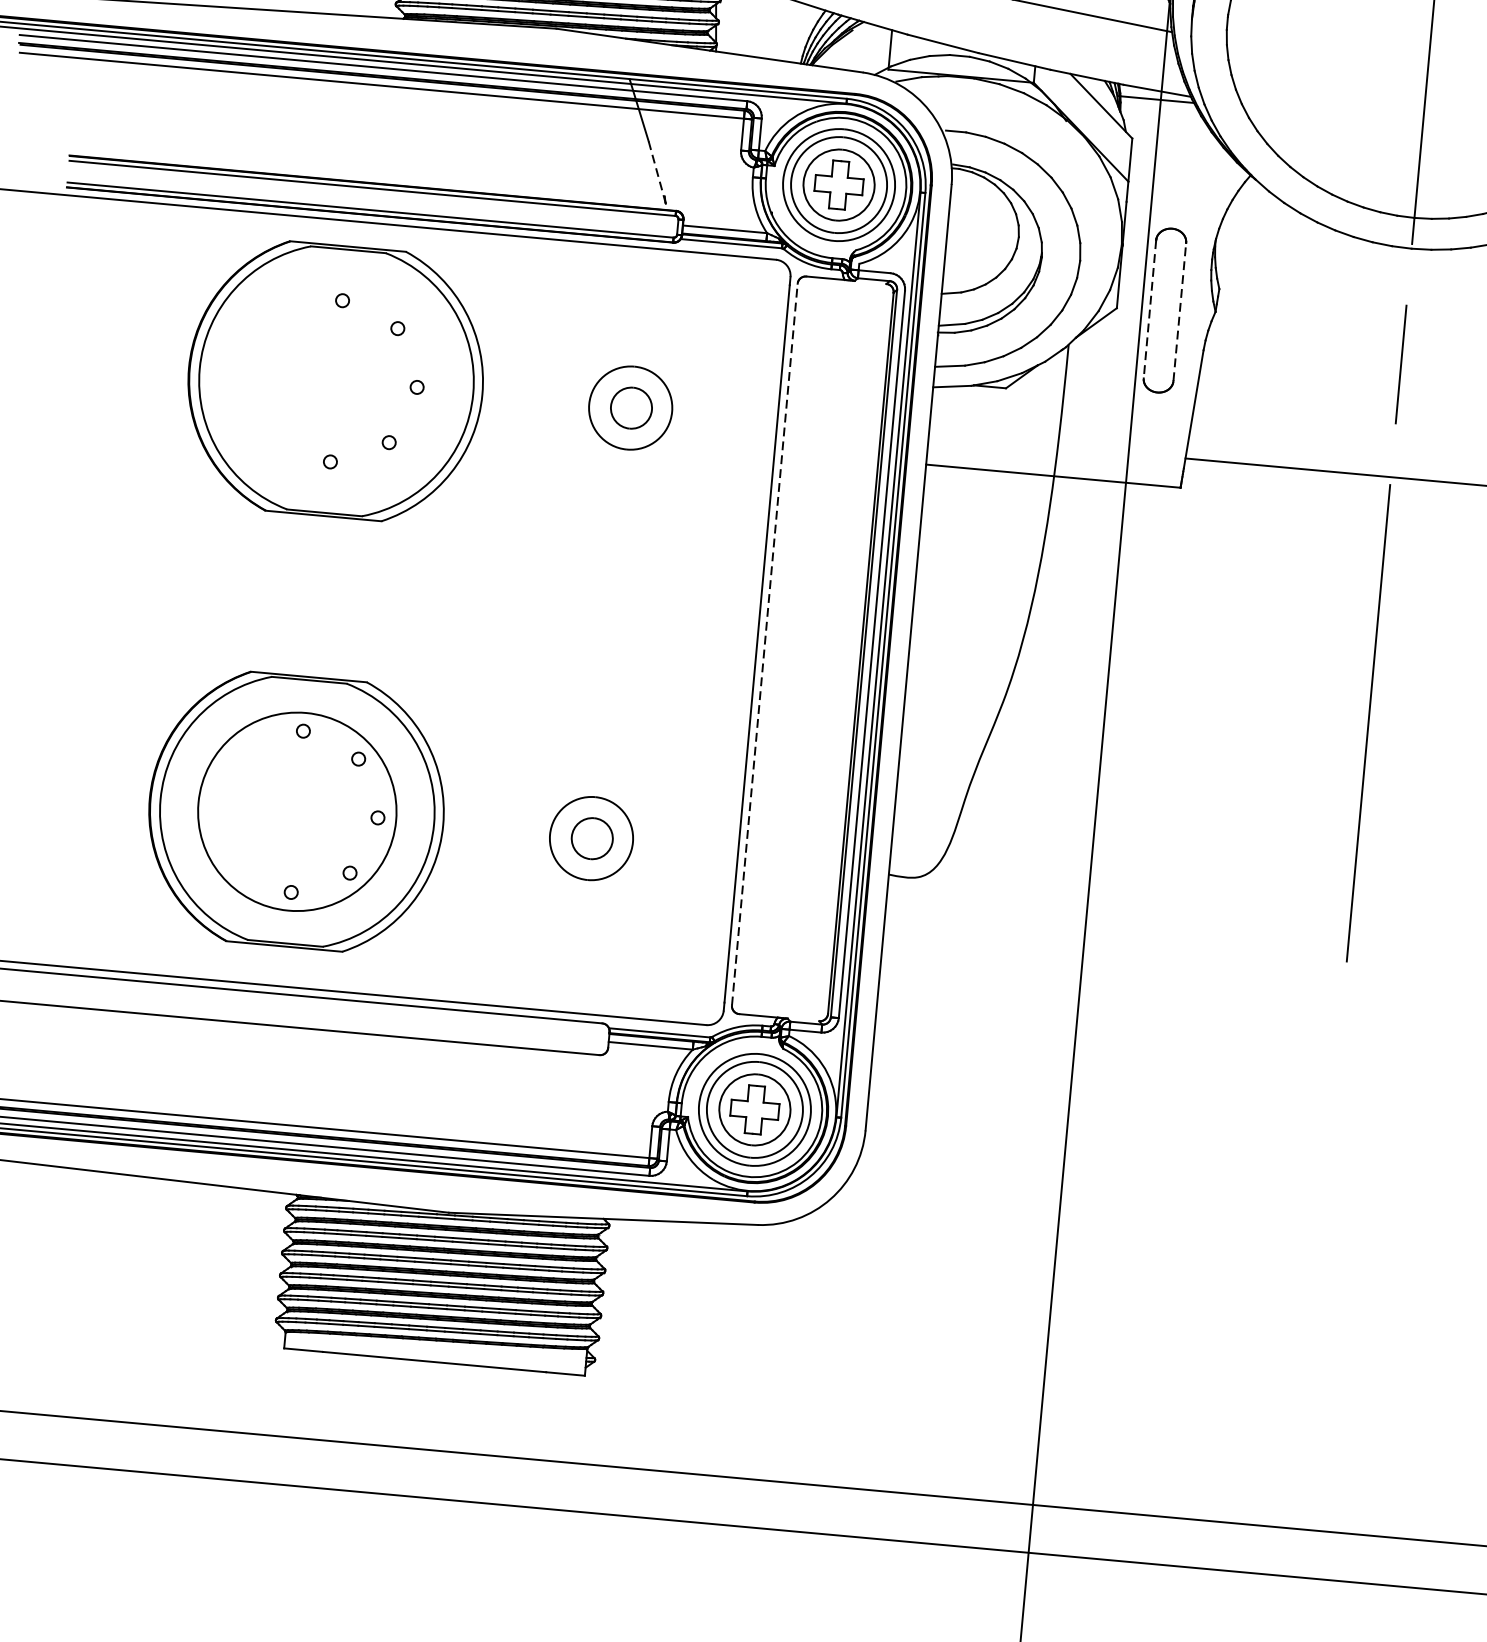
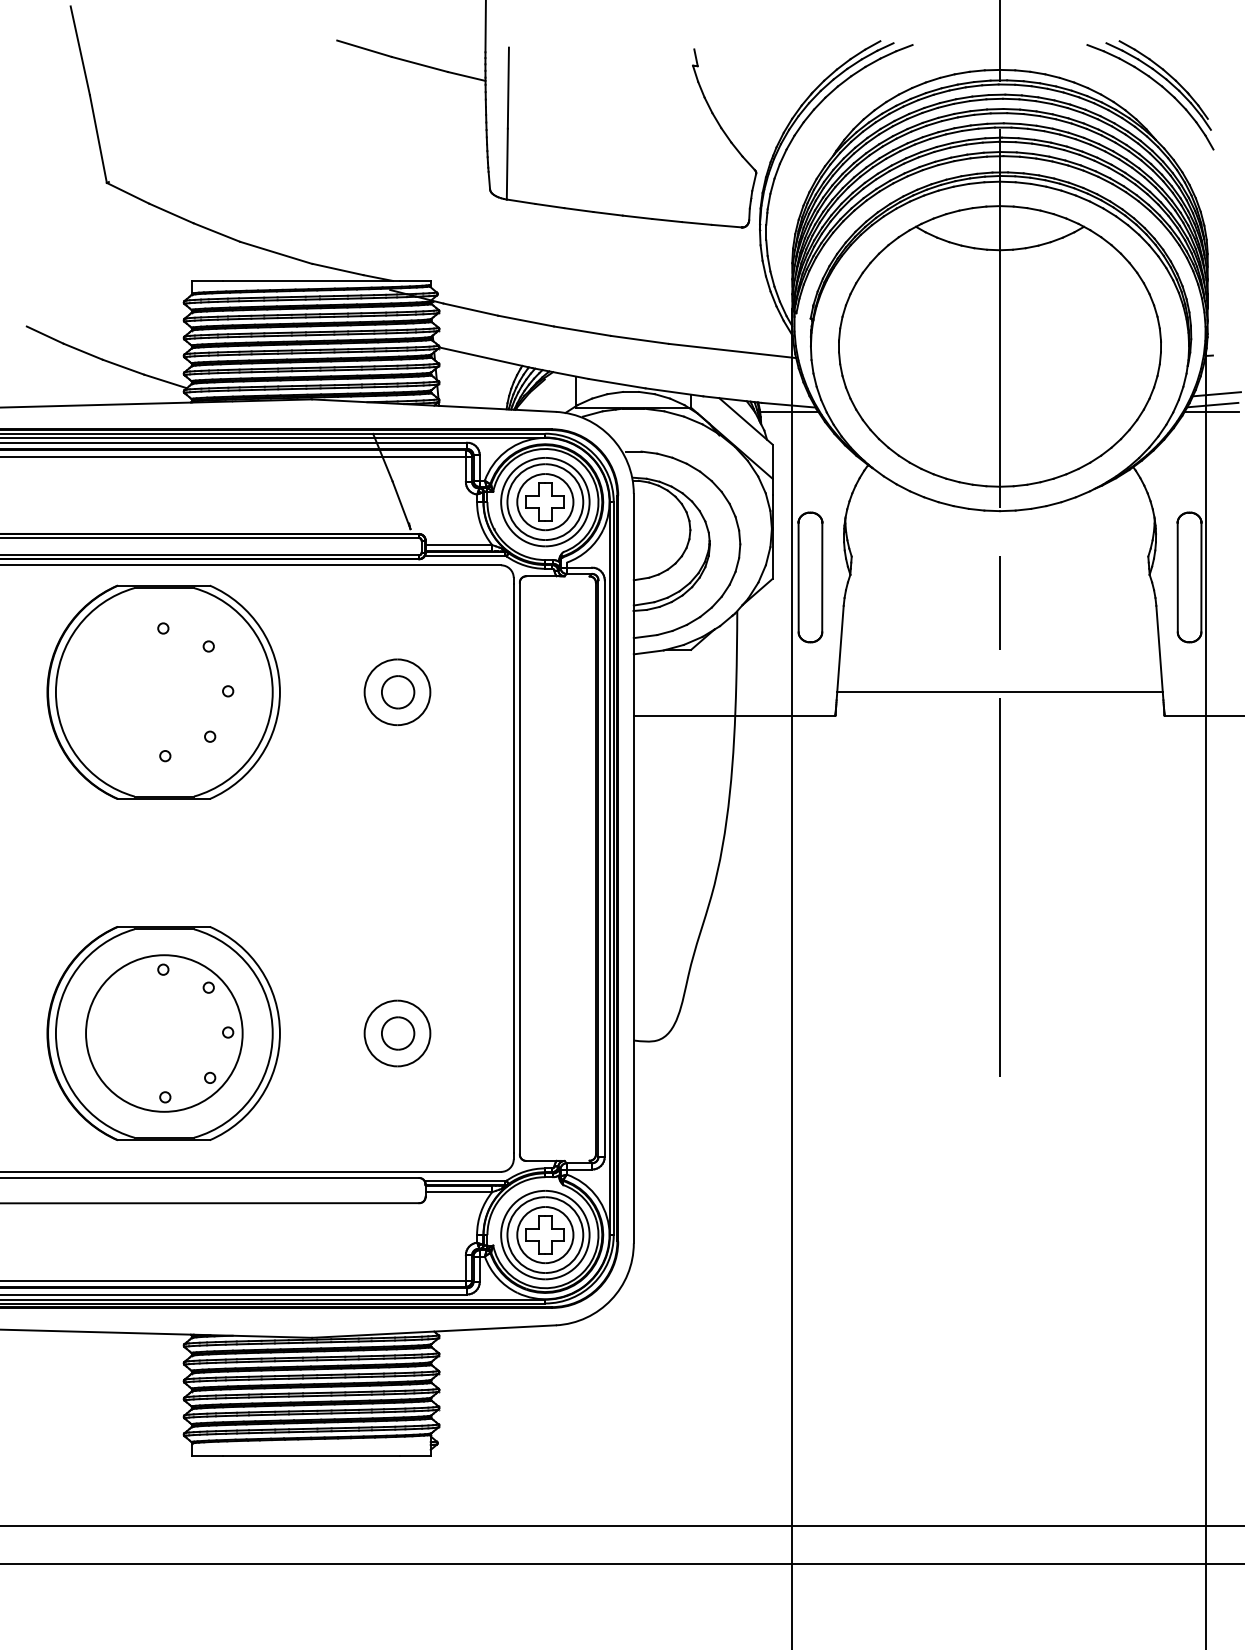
line: (657, 171) -> (401, 504), dashed -> solid
line: (1149, 309) -> (798, 577), dashed -> solid
line: (1180, 312) -> (822, 577), dashed -> solid
line: (764, 644) -> (519, 868), dashed -> solid

